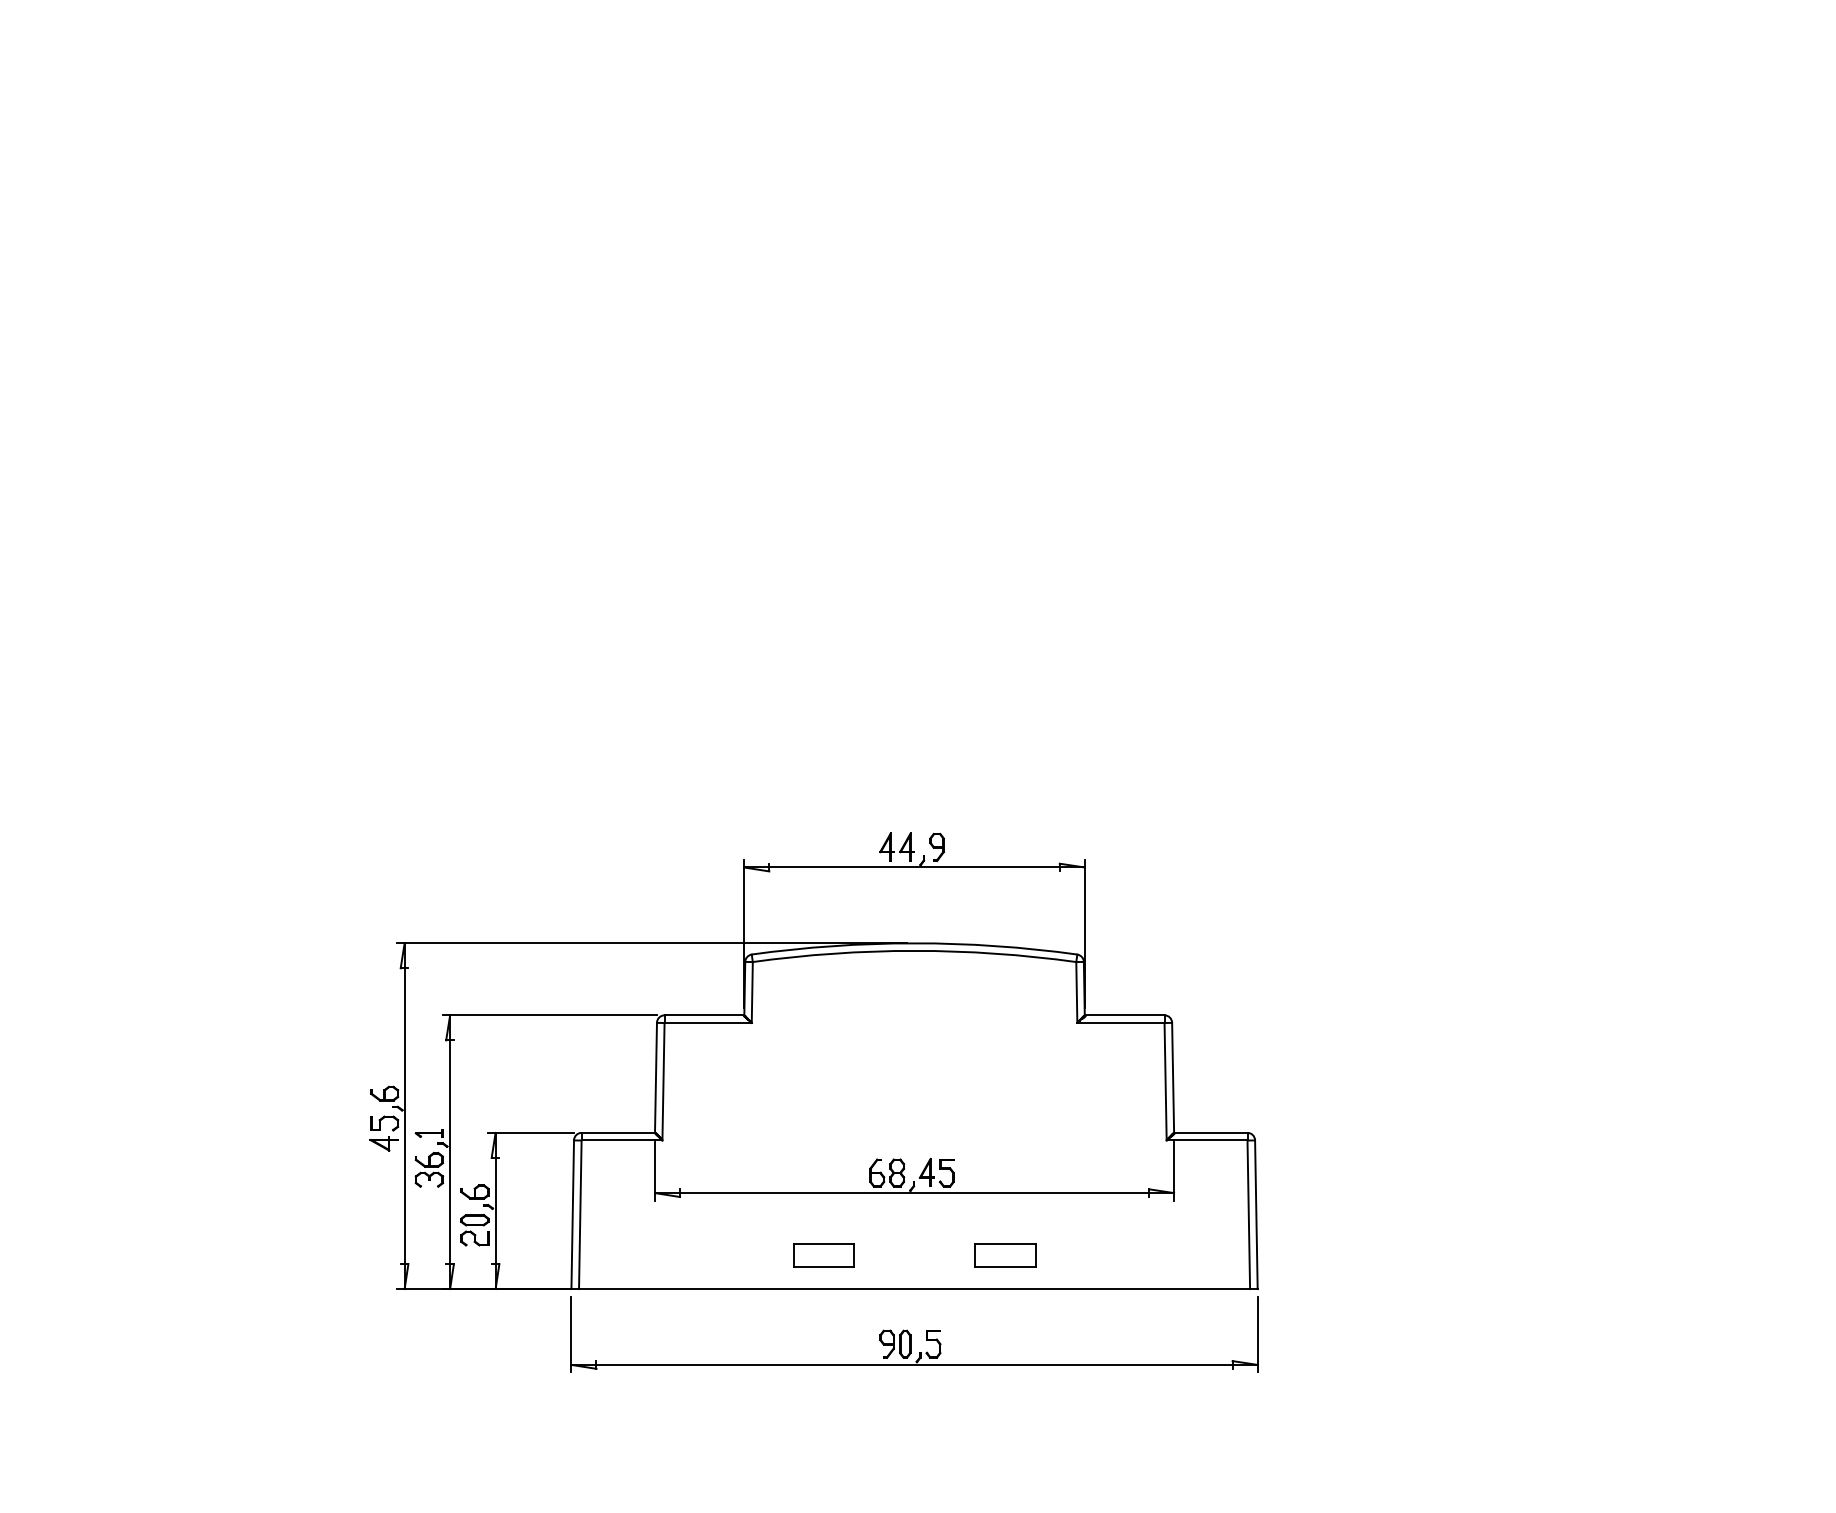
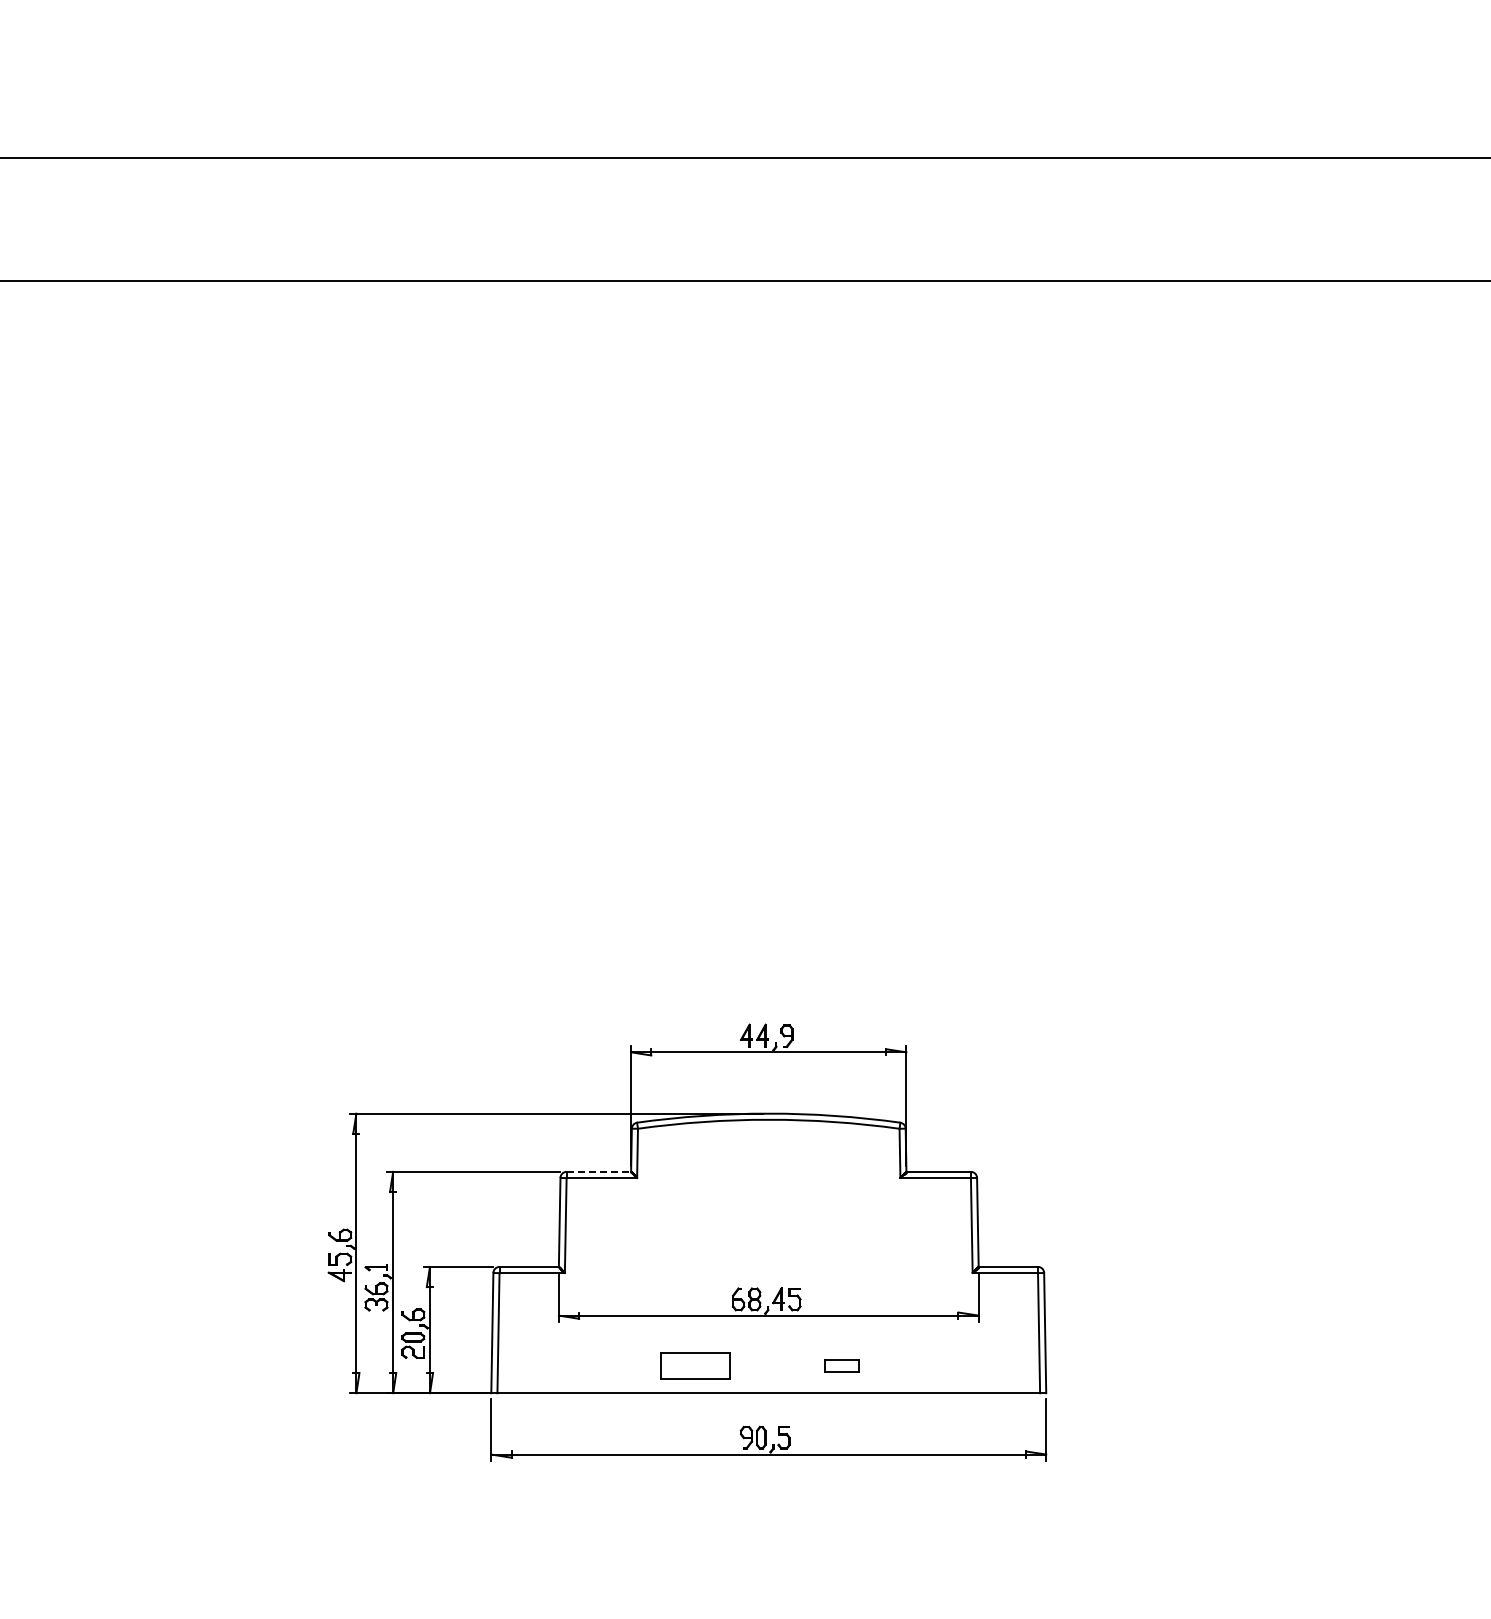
line: (705, 1014) -> (599, 1171), solid -> dashed
part: (823, 1254) -> (695, 1365), size x1.4
part: (1005, 1254) -> (842, 1365), size x0.7

